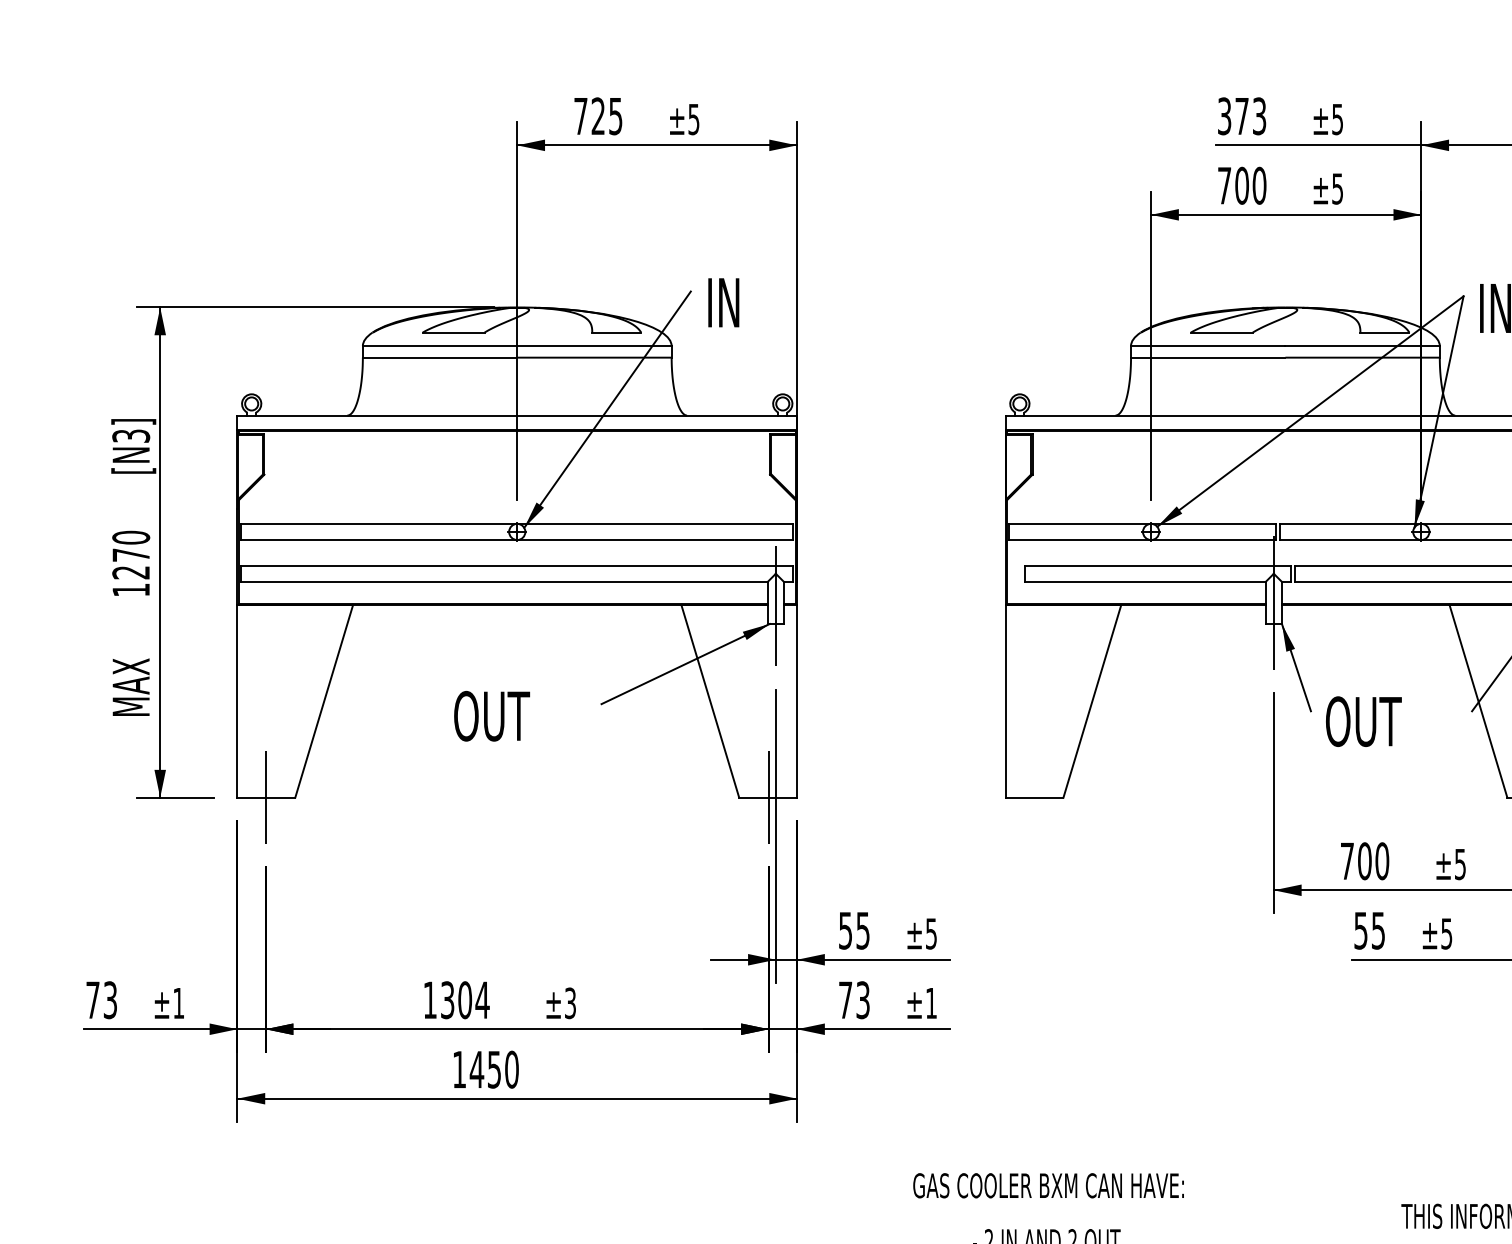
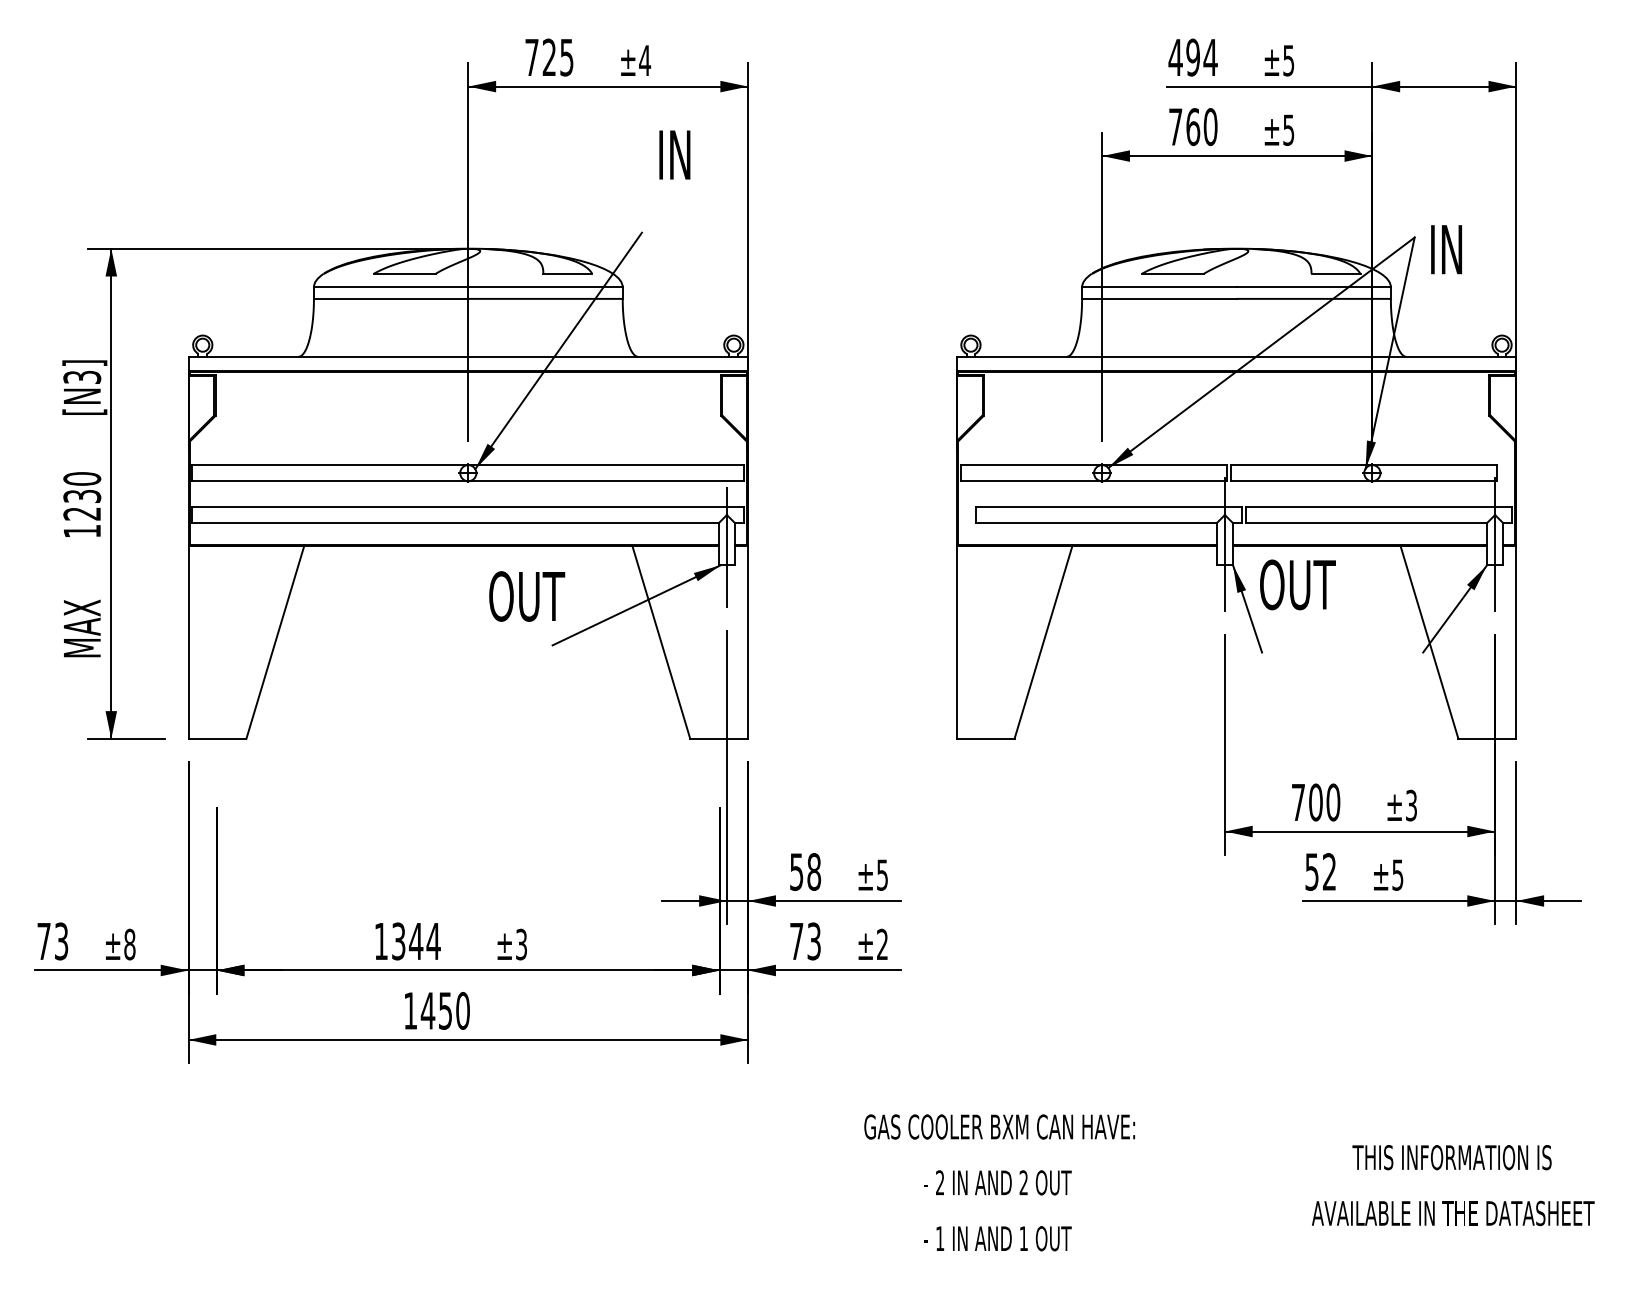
text: (1241, 116) -> (1192, 57), 373 -> 494
text: (694, 119) -> (645, 60), ±5 -> ±4
text: (1242, 185) -> (1193, 126), 700 -> 760
text: (723, 302) -> (674, 154), moved
text: (131, 555) -> (82, 496), 1270 -> 1230
text: (492, 716) -> (527, 596), moved
text: (1363, 721) -> (1297, 584), moved
line: (265, 797) -> (216, 738), removed
line: (768, 797) -> (719, 738), removed
text: (1460, 863) -> (1411, 804), ±5 -> ±3
text: (863, 930) -> (814, 871), 55 -> 58
text: (1378, 930) -> (1329, 871), 55 -> 52
text: (465, 1000) -> (416, 941), 1304 -> 1344
text: (931, 1002) -> (882, 943), ±1 -> ±2
text: (178, 1003) -> (129, 944), ±1 -> ±8

